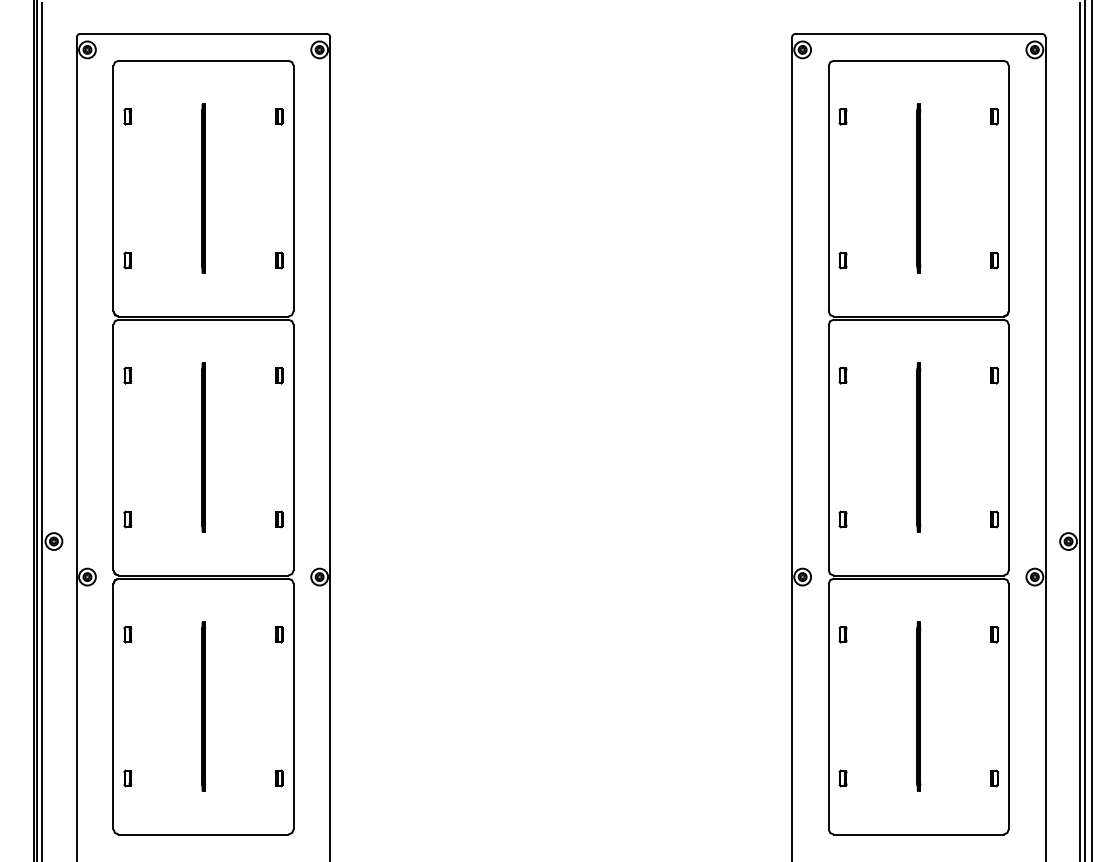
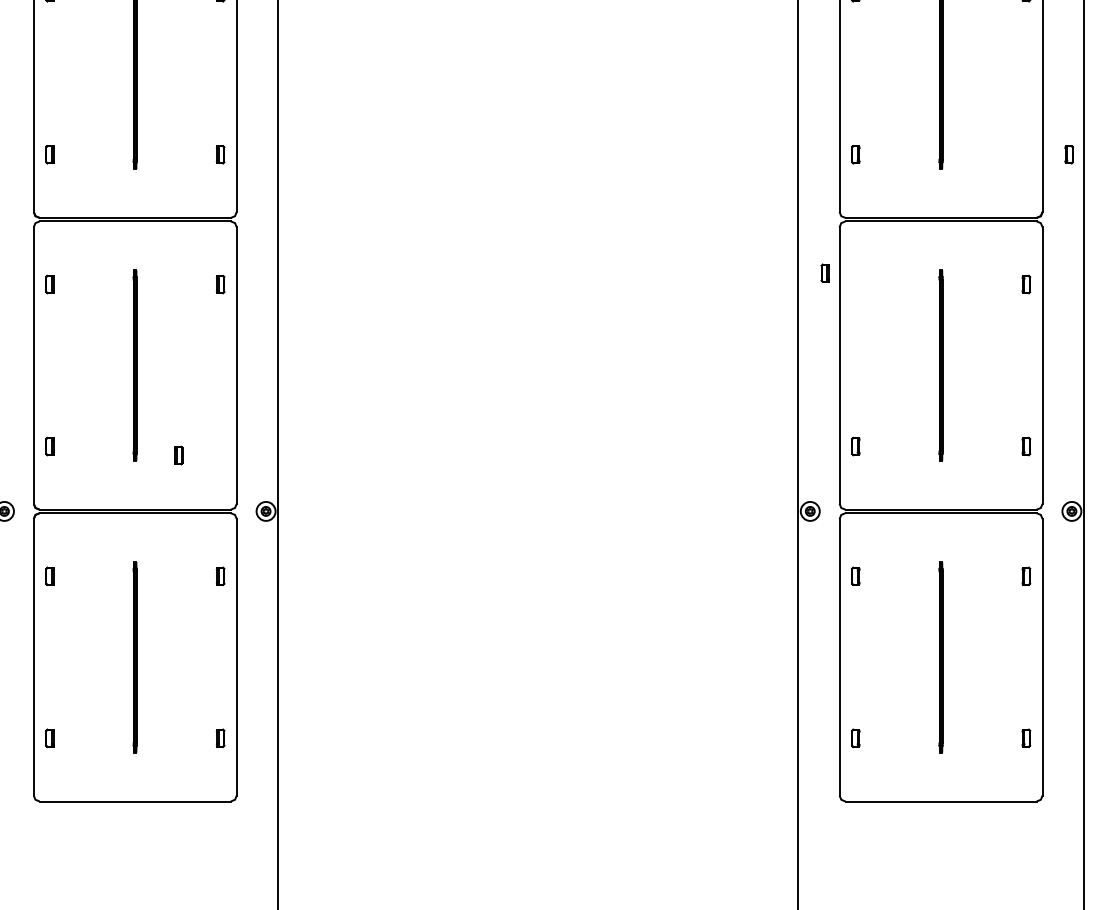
part: (994, 260) -> (1069, 154), moved
part: (842, 375) -> (824, 273), moved
part: (279, 519) -> (179, 455), moved

